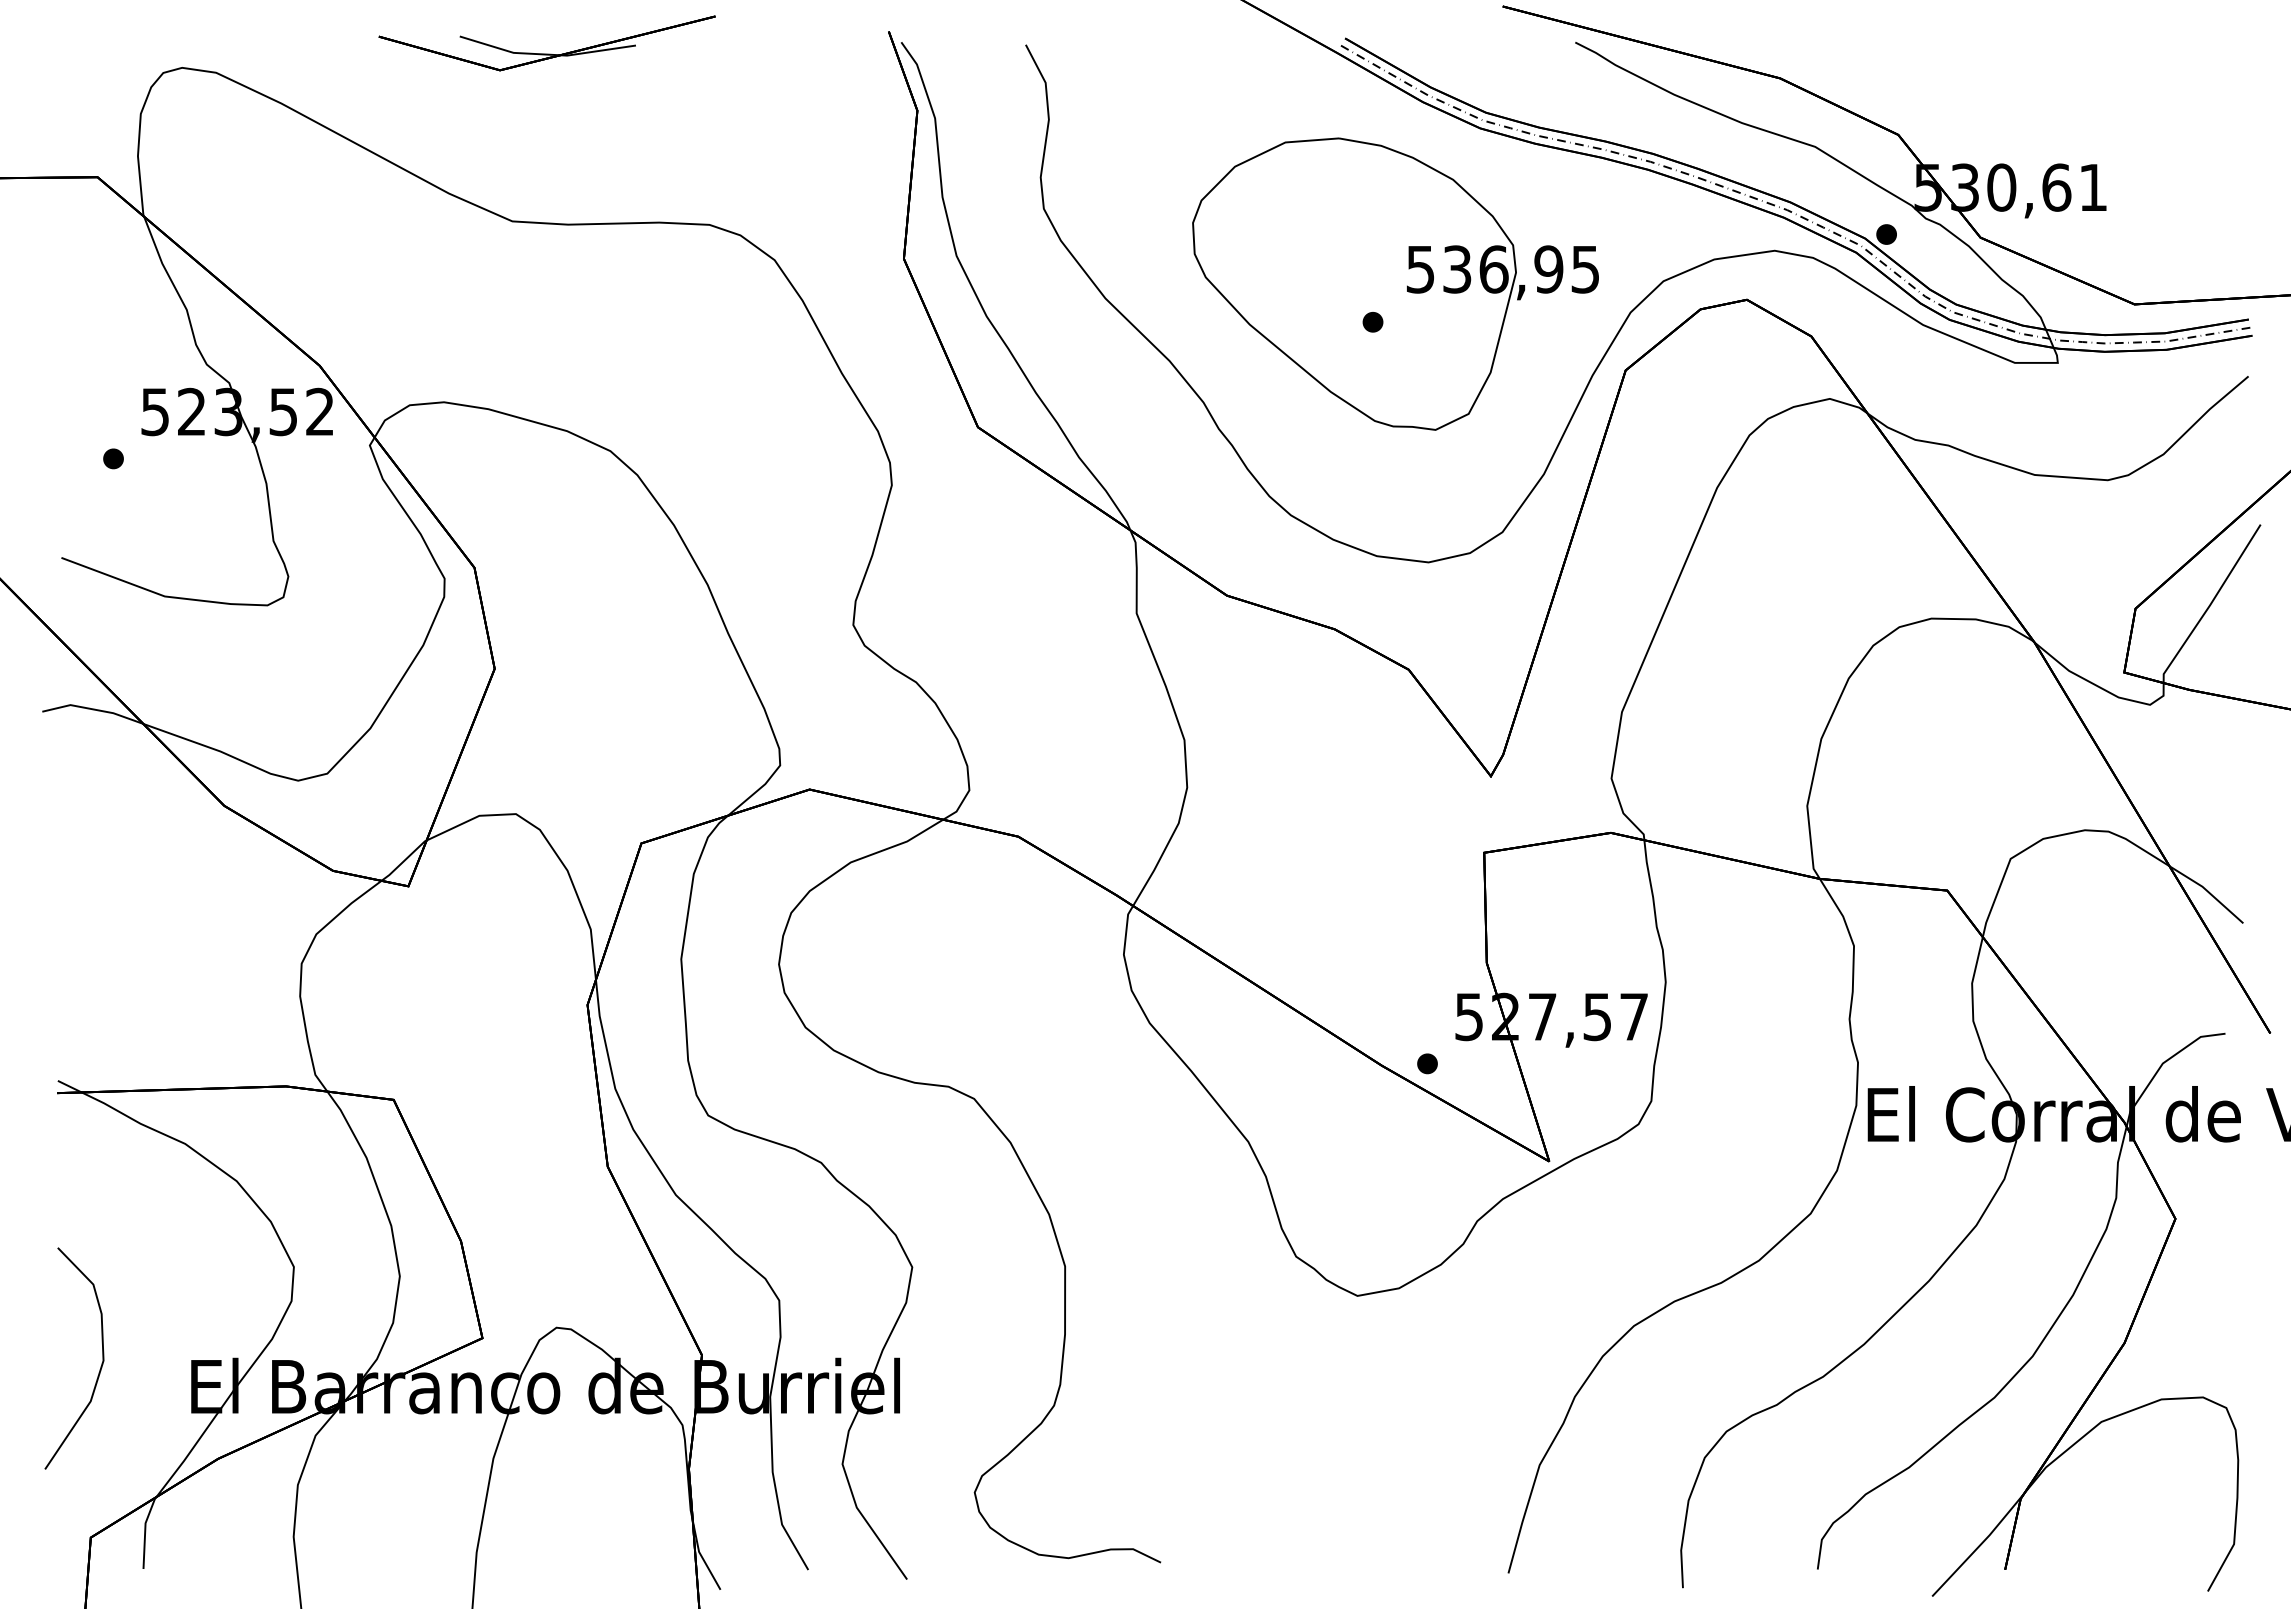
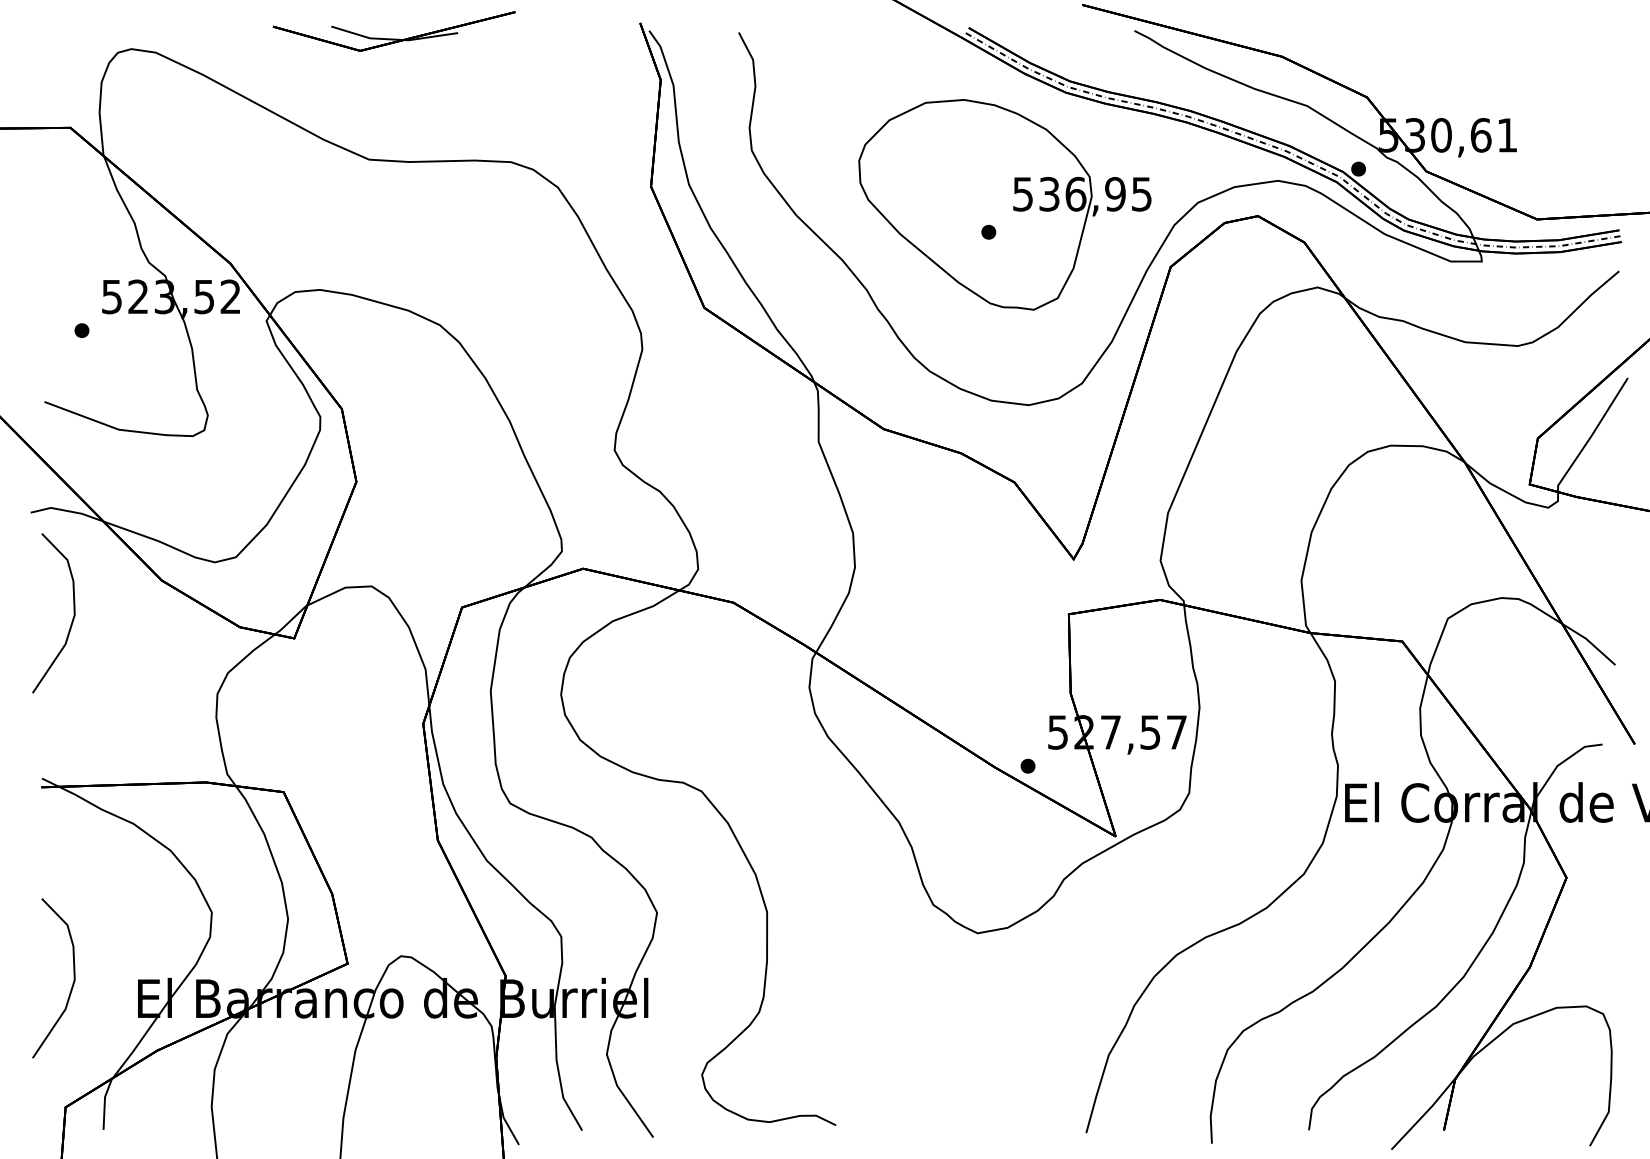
curve: (100, 859) -> (72, 619), added

